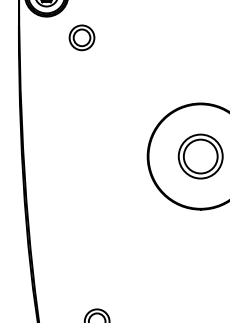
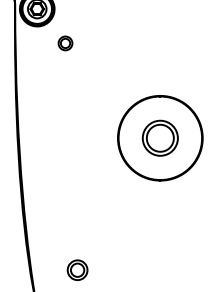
part: (82, 37) -> (65, 43), size x0.7

